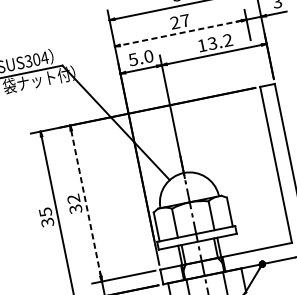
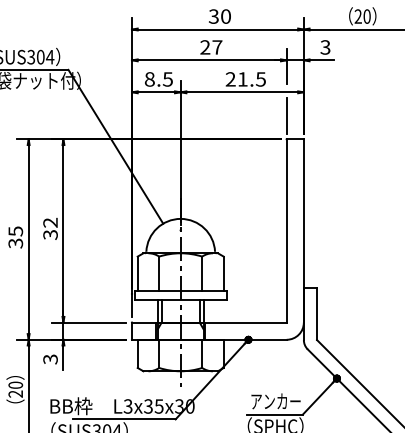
line: (180, 33) -> (209, 60), dashed -> solid
text: (214, 43) -> (245, 79), 13.2 -> 21.5
text: (140, 58) -> (158, 79), 5.0 -> 8.5
line: (255, 66) -> (286, 115), added
line: (86, 203) -> (63, 230), dashed -> solid

